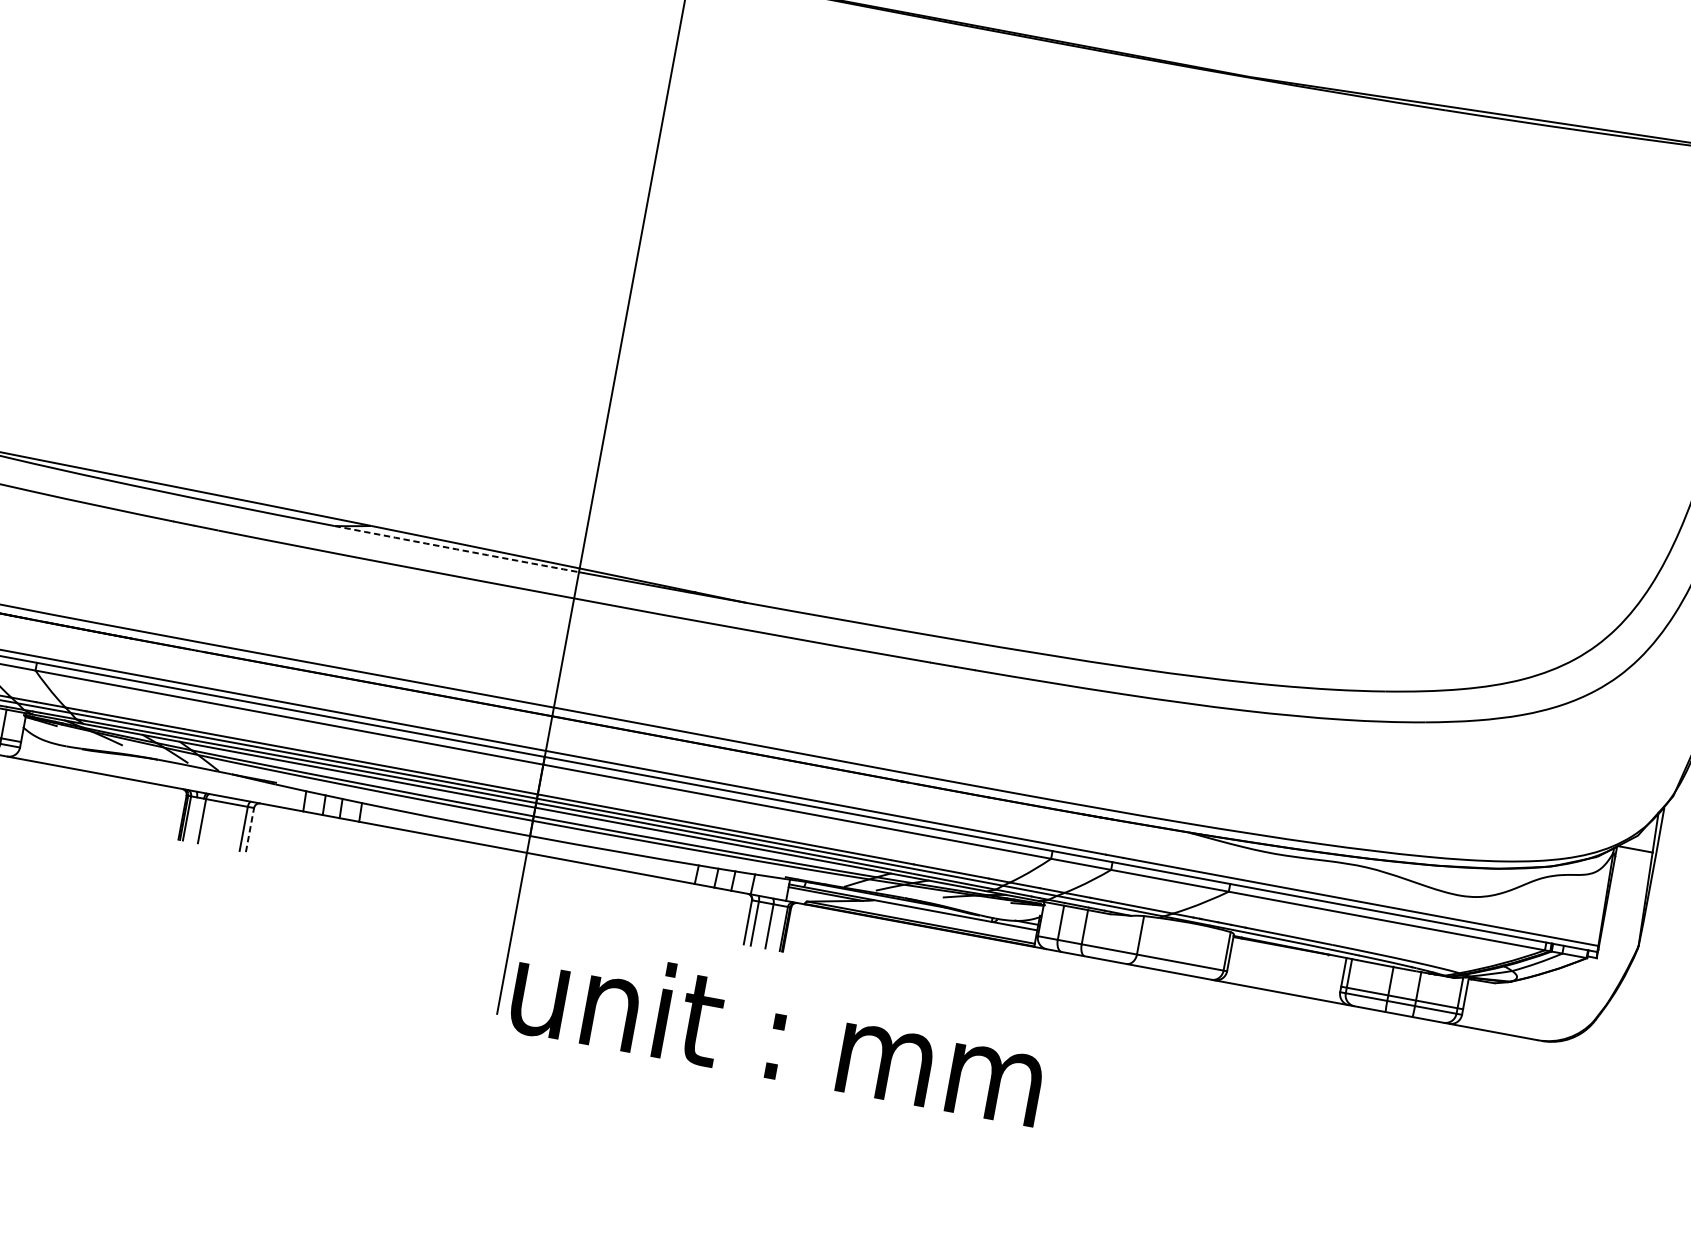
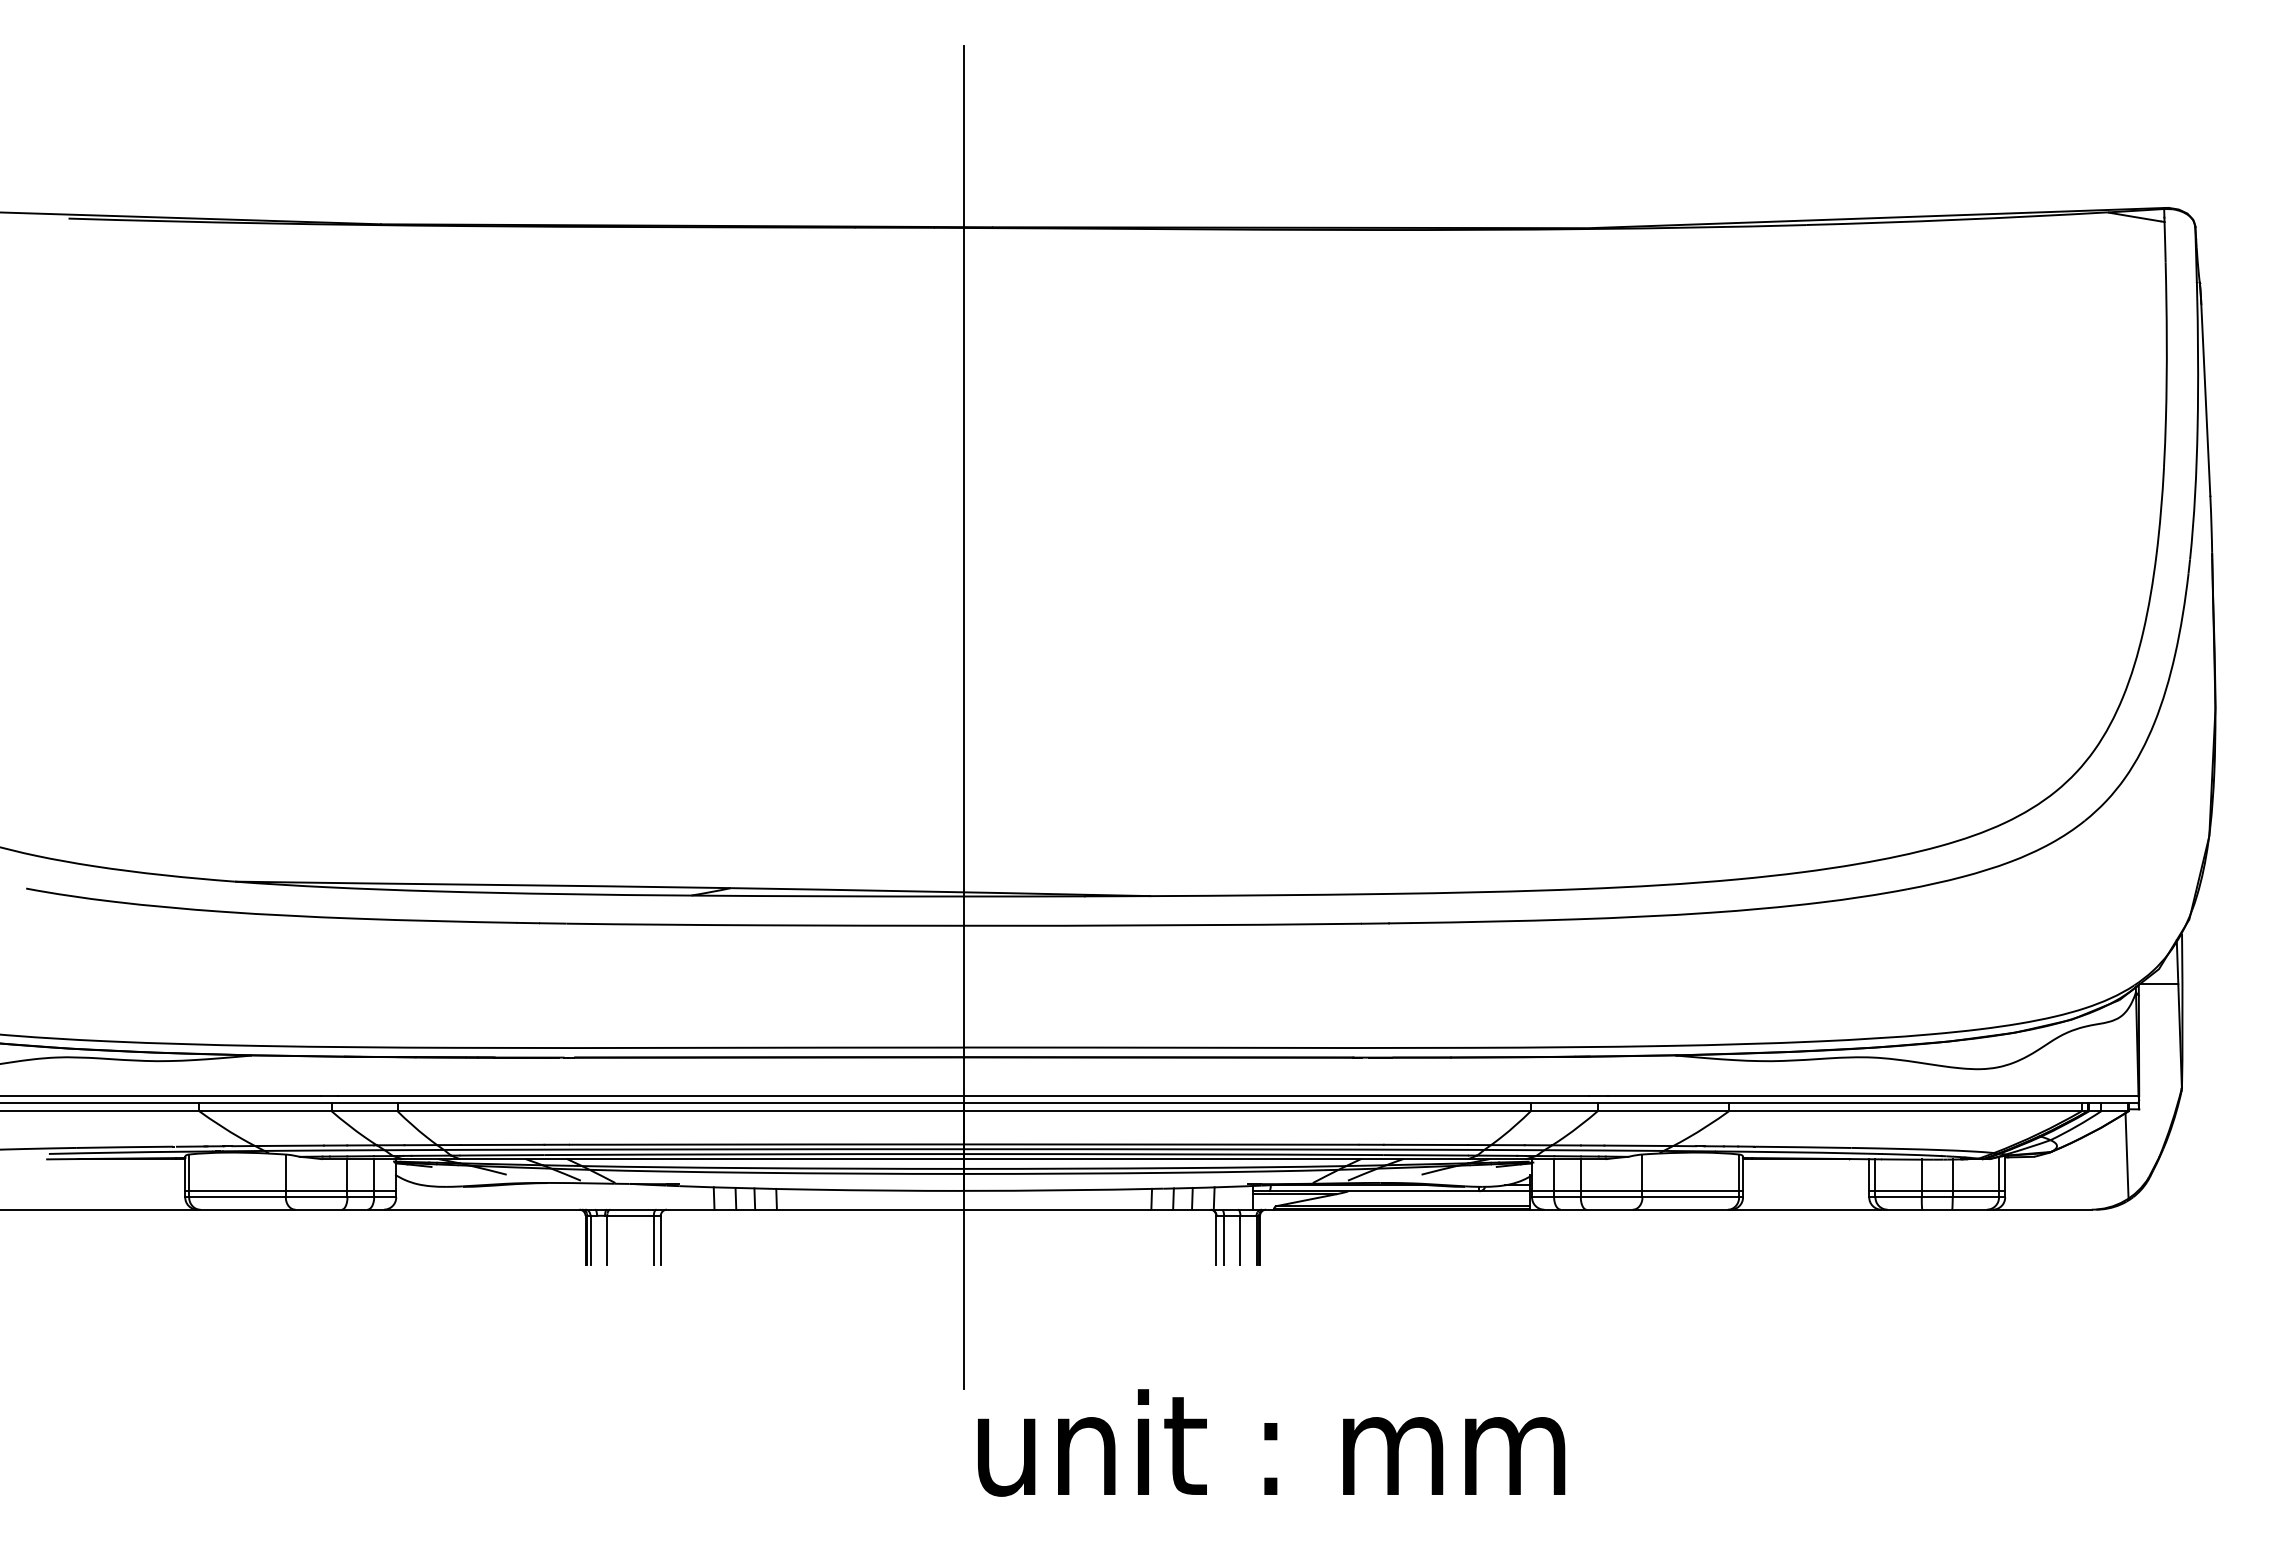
arc: (456, 549) -> (827, 896), dashed -> solid
line: (249, 830) -> (660, 1240), dashed -> solid
line: (1133, 948) -> (1637, 1191), added
line: (1577, 997) -> (2126, 1155), added
text: (778, 1031) -> (1271, 1442), moved

